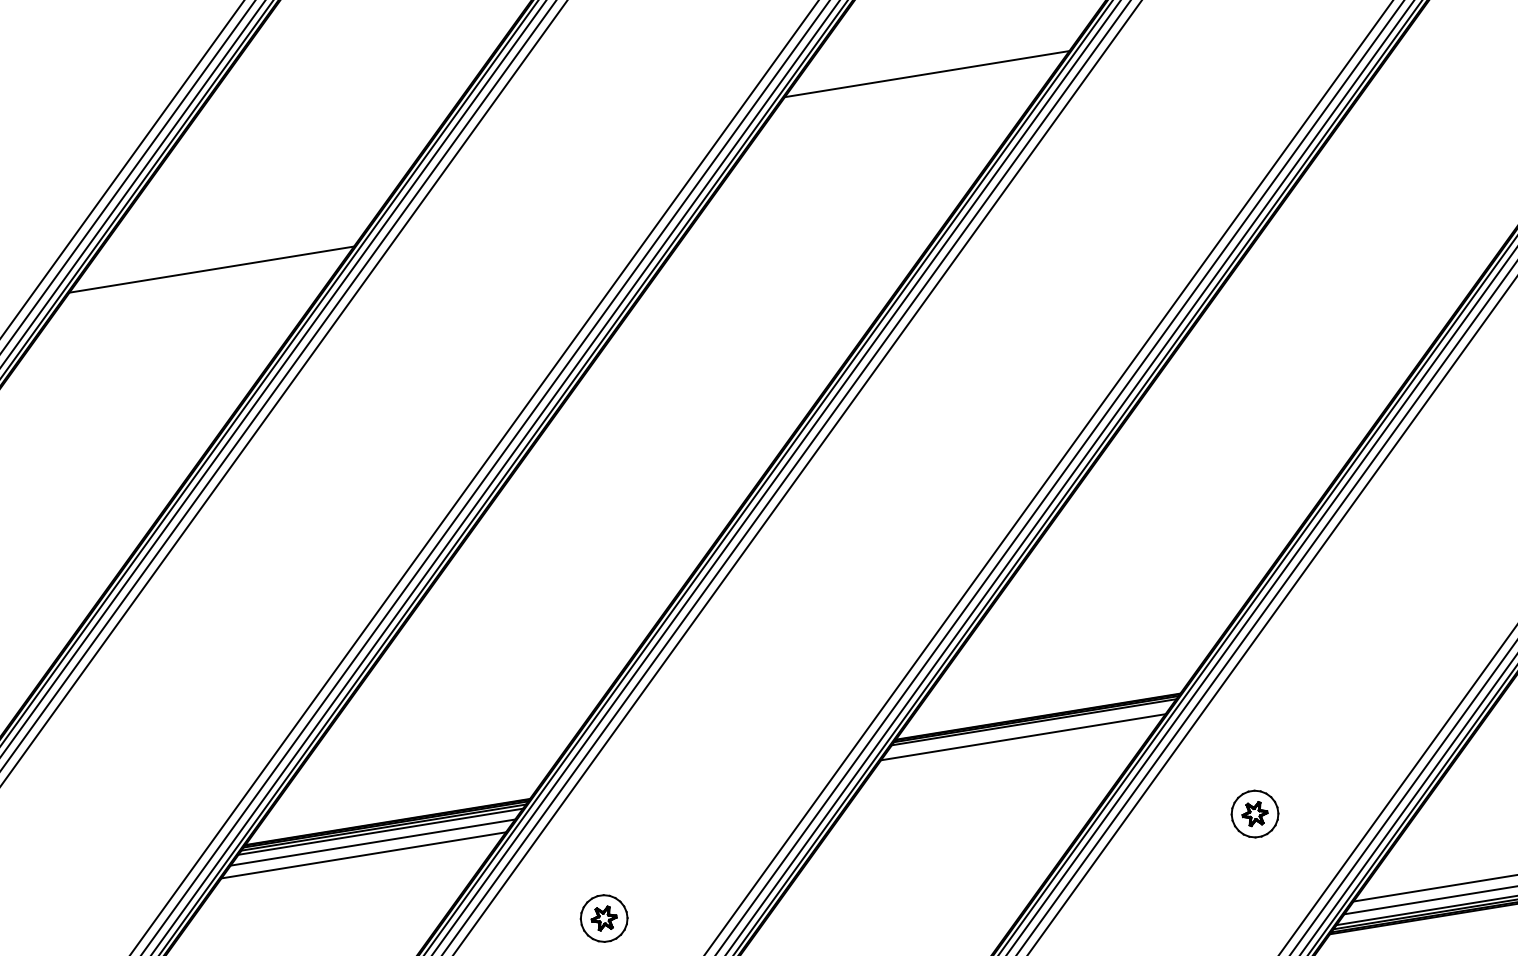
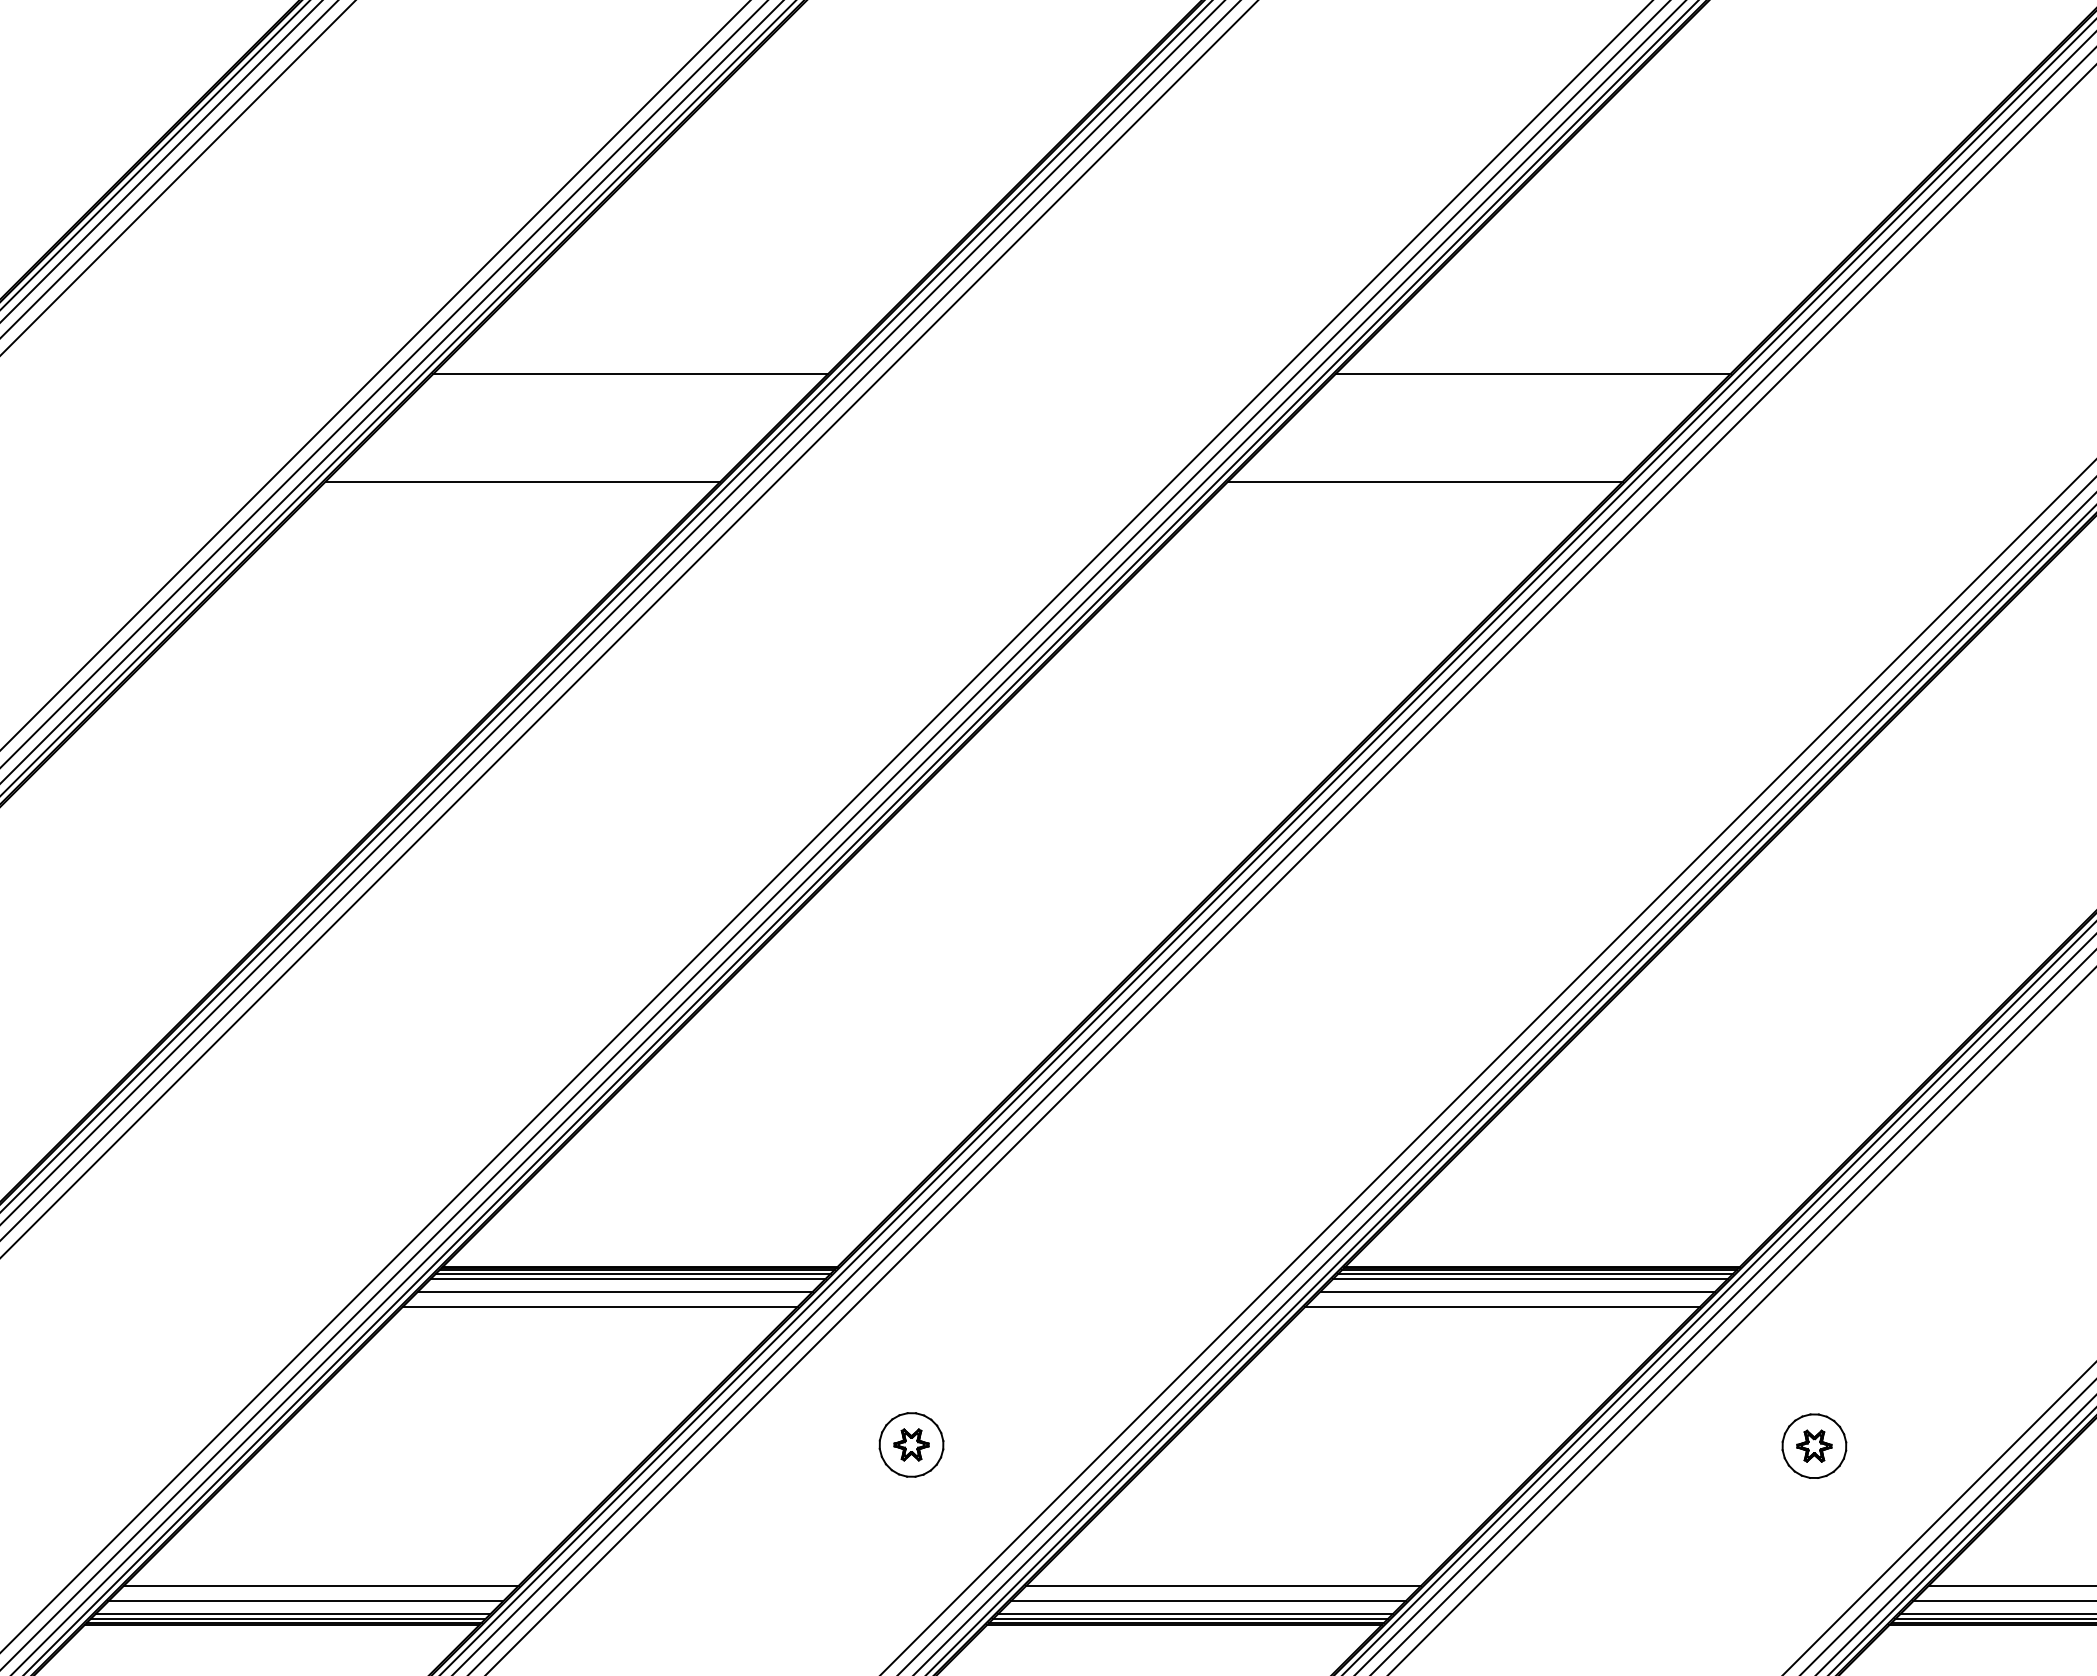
line: (862, 164) -> (1425, 481), added
line: (276, 179) -> (630, 373), added
line: (1030, 726) -> (1530, 1278), added
line: (1013, 749) -> (1502, 1306), added

